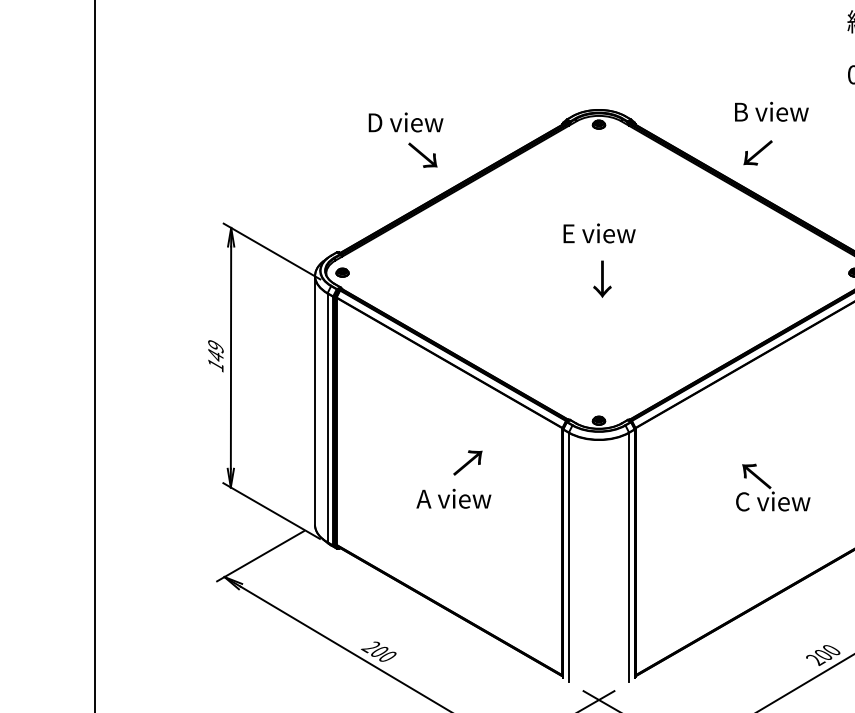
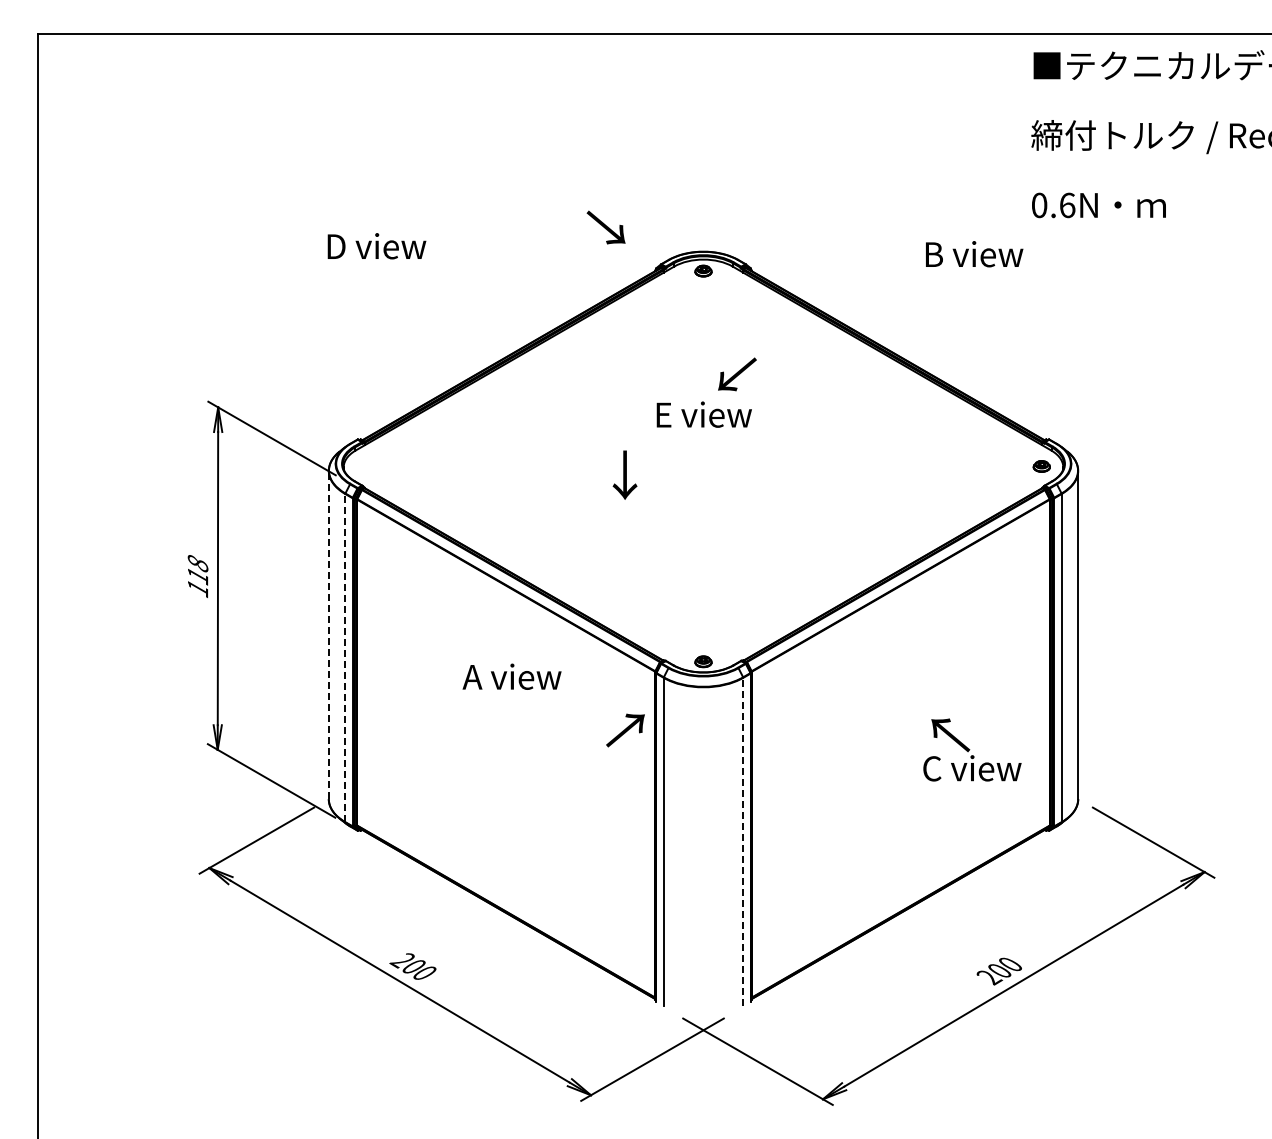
text: (771, 112) -> (974, 254), moved
text: (405, 122) -> (376, 246), moved
text: (758, 152) -> (737, 374), moved
text: (422, 155) -> (605, 227), moved
part: (342, 272) -> (365, 466), removed
text: (602, 278) -> (624, 474), moved
text: (215, 351) -> (197, 570), 149 -> 118
line: (314, 400) -> (328, 634), solid -> dashed
line: (327, 417) -> (345, 657), solid -> dashed
text: (467, 462) -> (625, 730), moved
text: (773, 487) -> (972, 749), moved
text: (453, 498) -> (511, 676), moved
line: (629, 556) -> (743, 841), solid -> dashed

